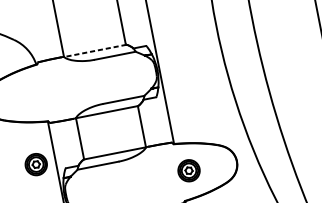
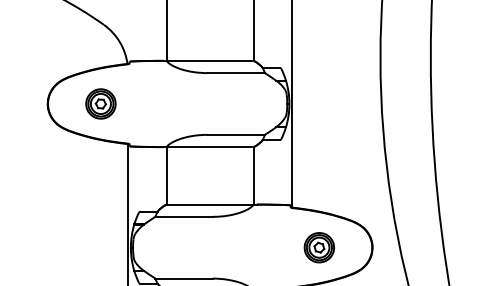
line: (95, 51) -> (210, 61), dashed -> solid
part: (35, 164) -> (100, 103), moved
part: (188, 170) -> (318, 247), moved

